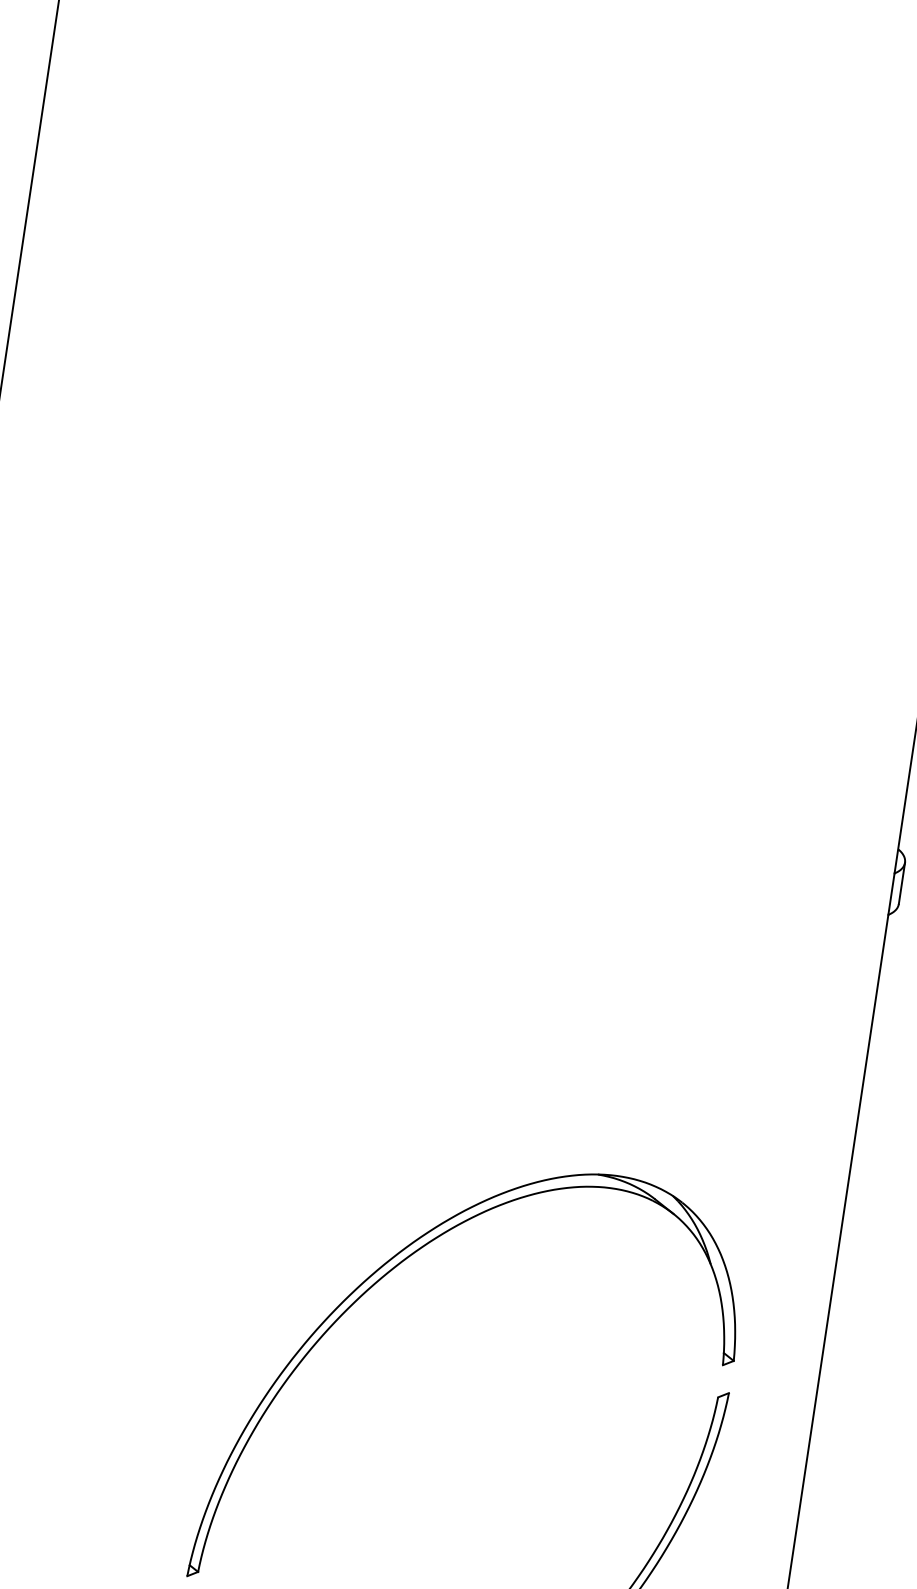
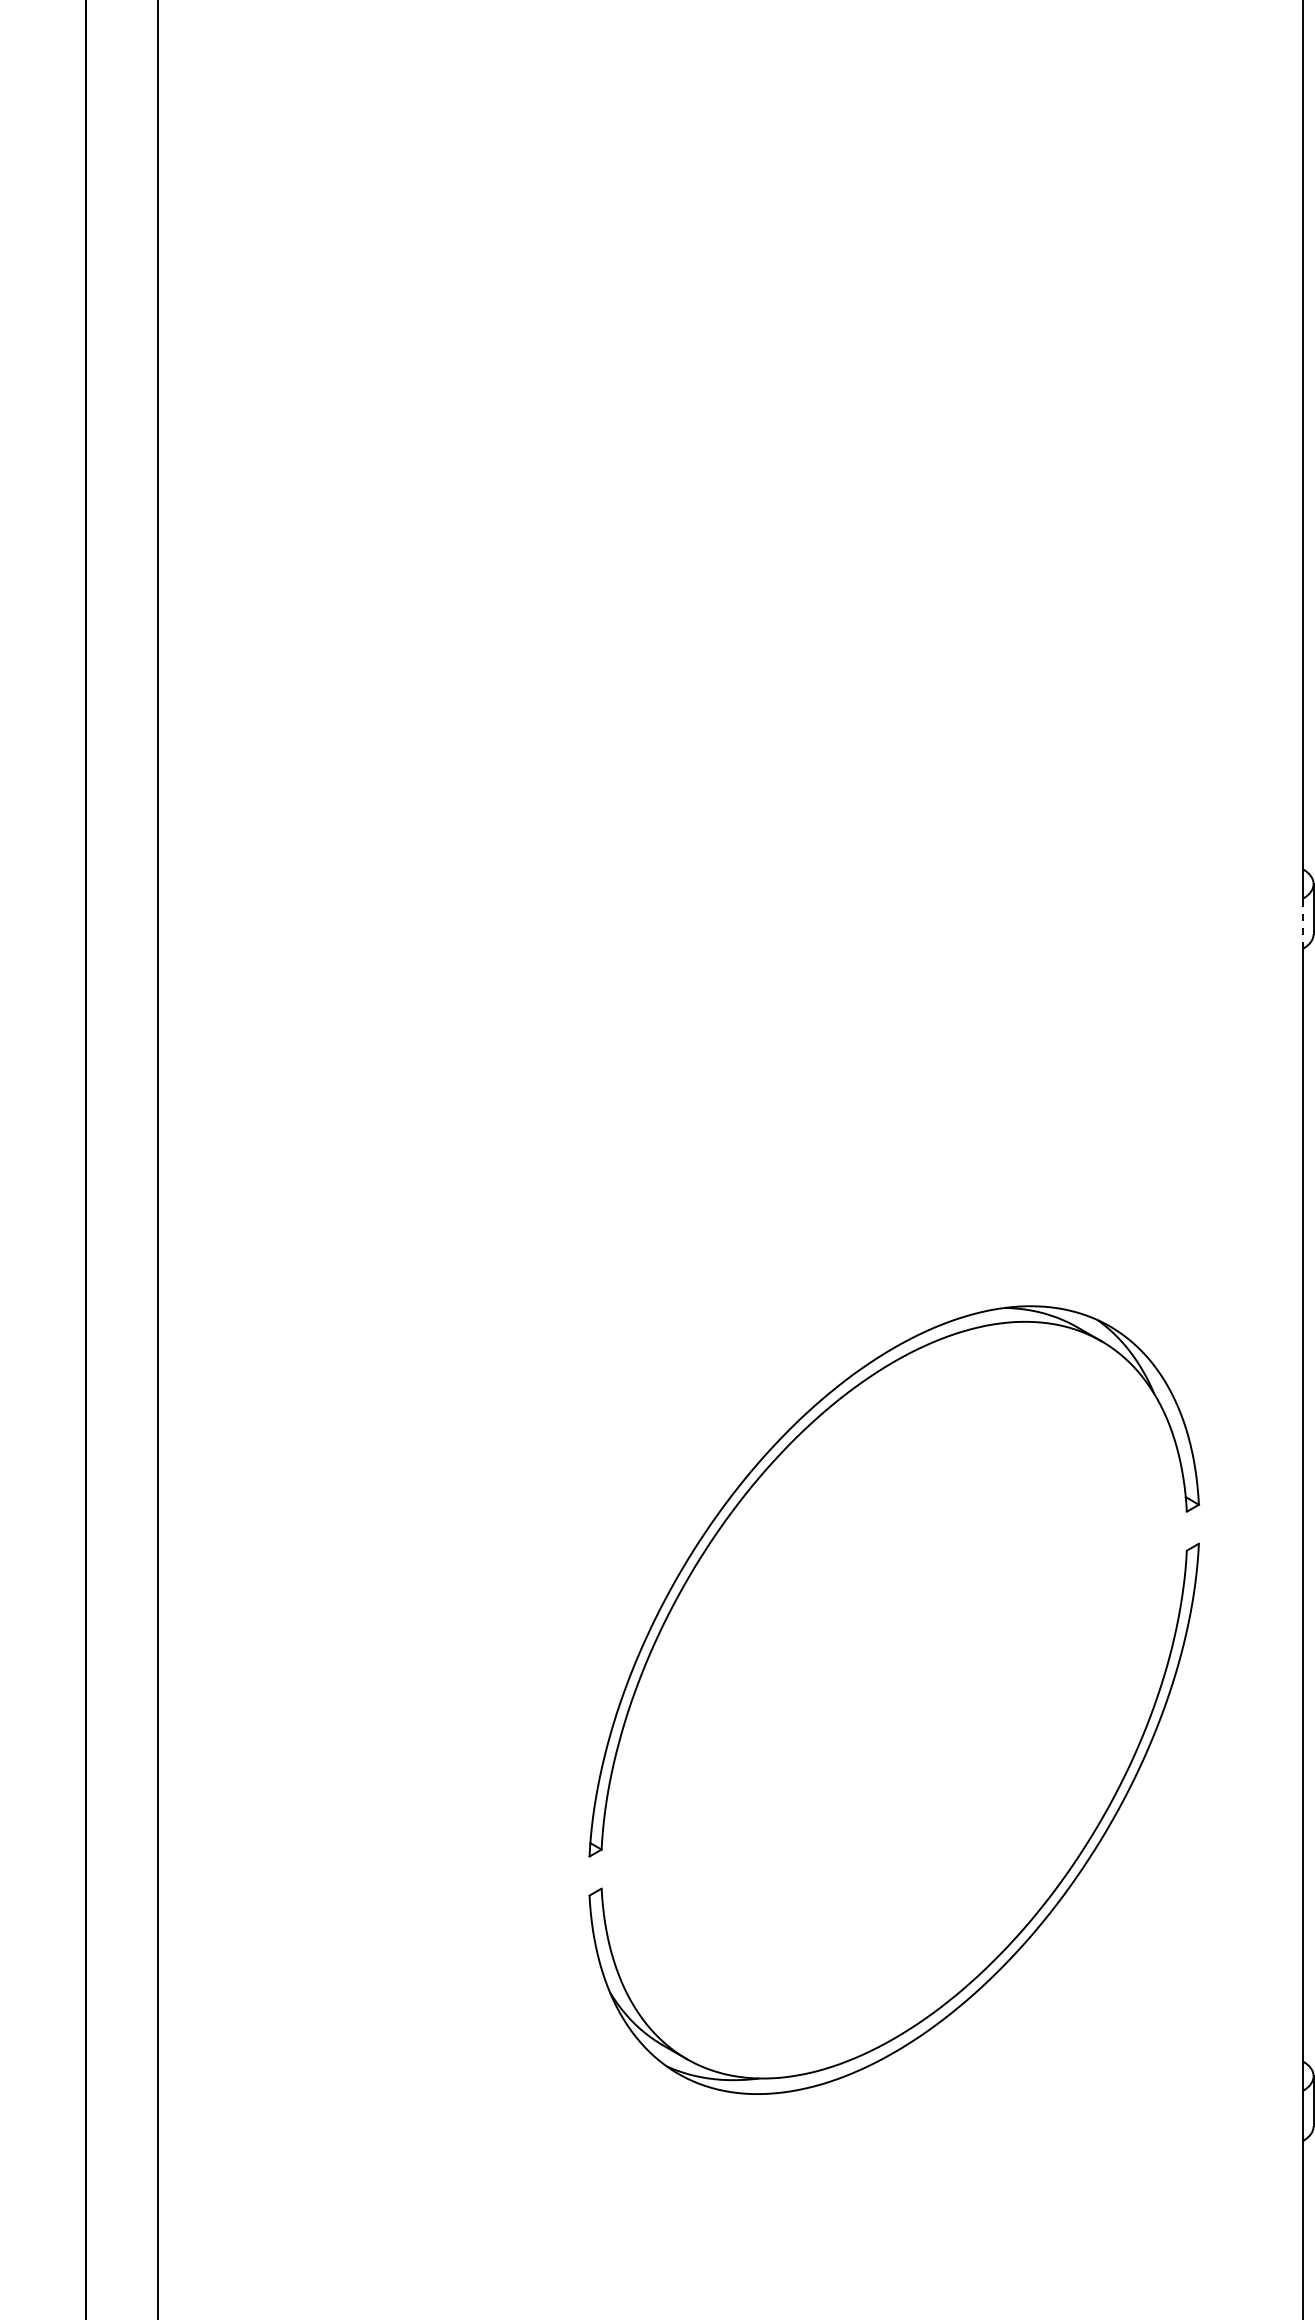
line: (891, 893) -> (1303, 923), solid -> dashed

